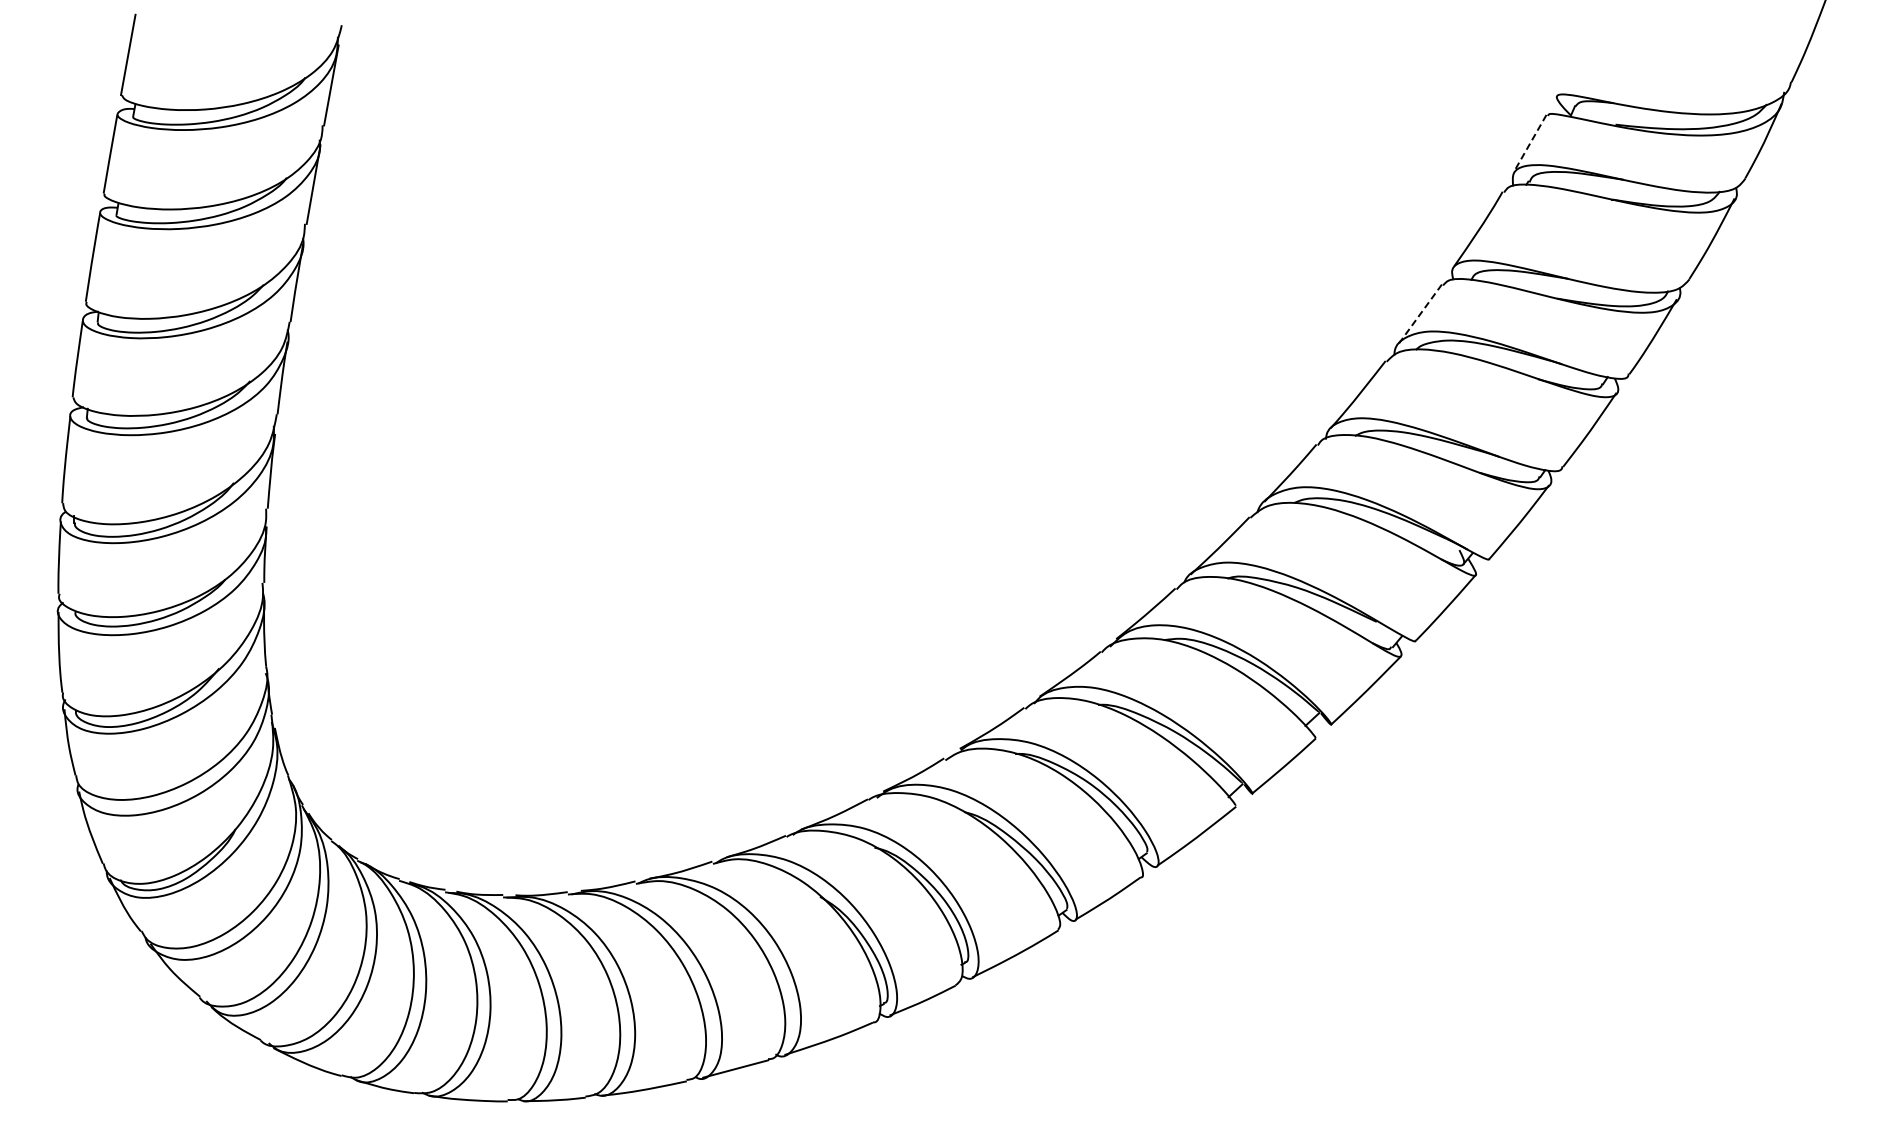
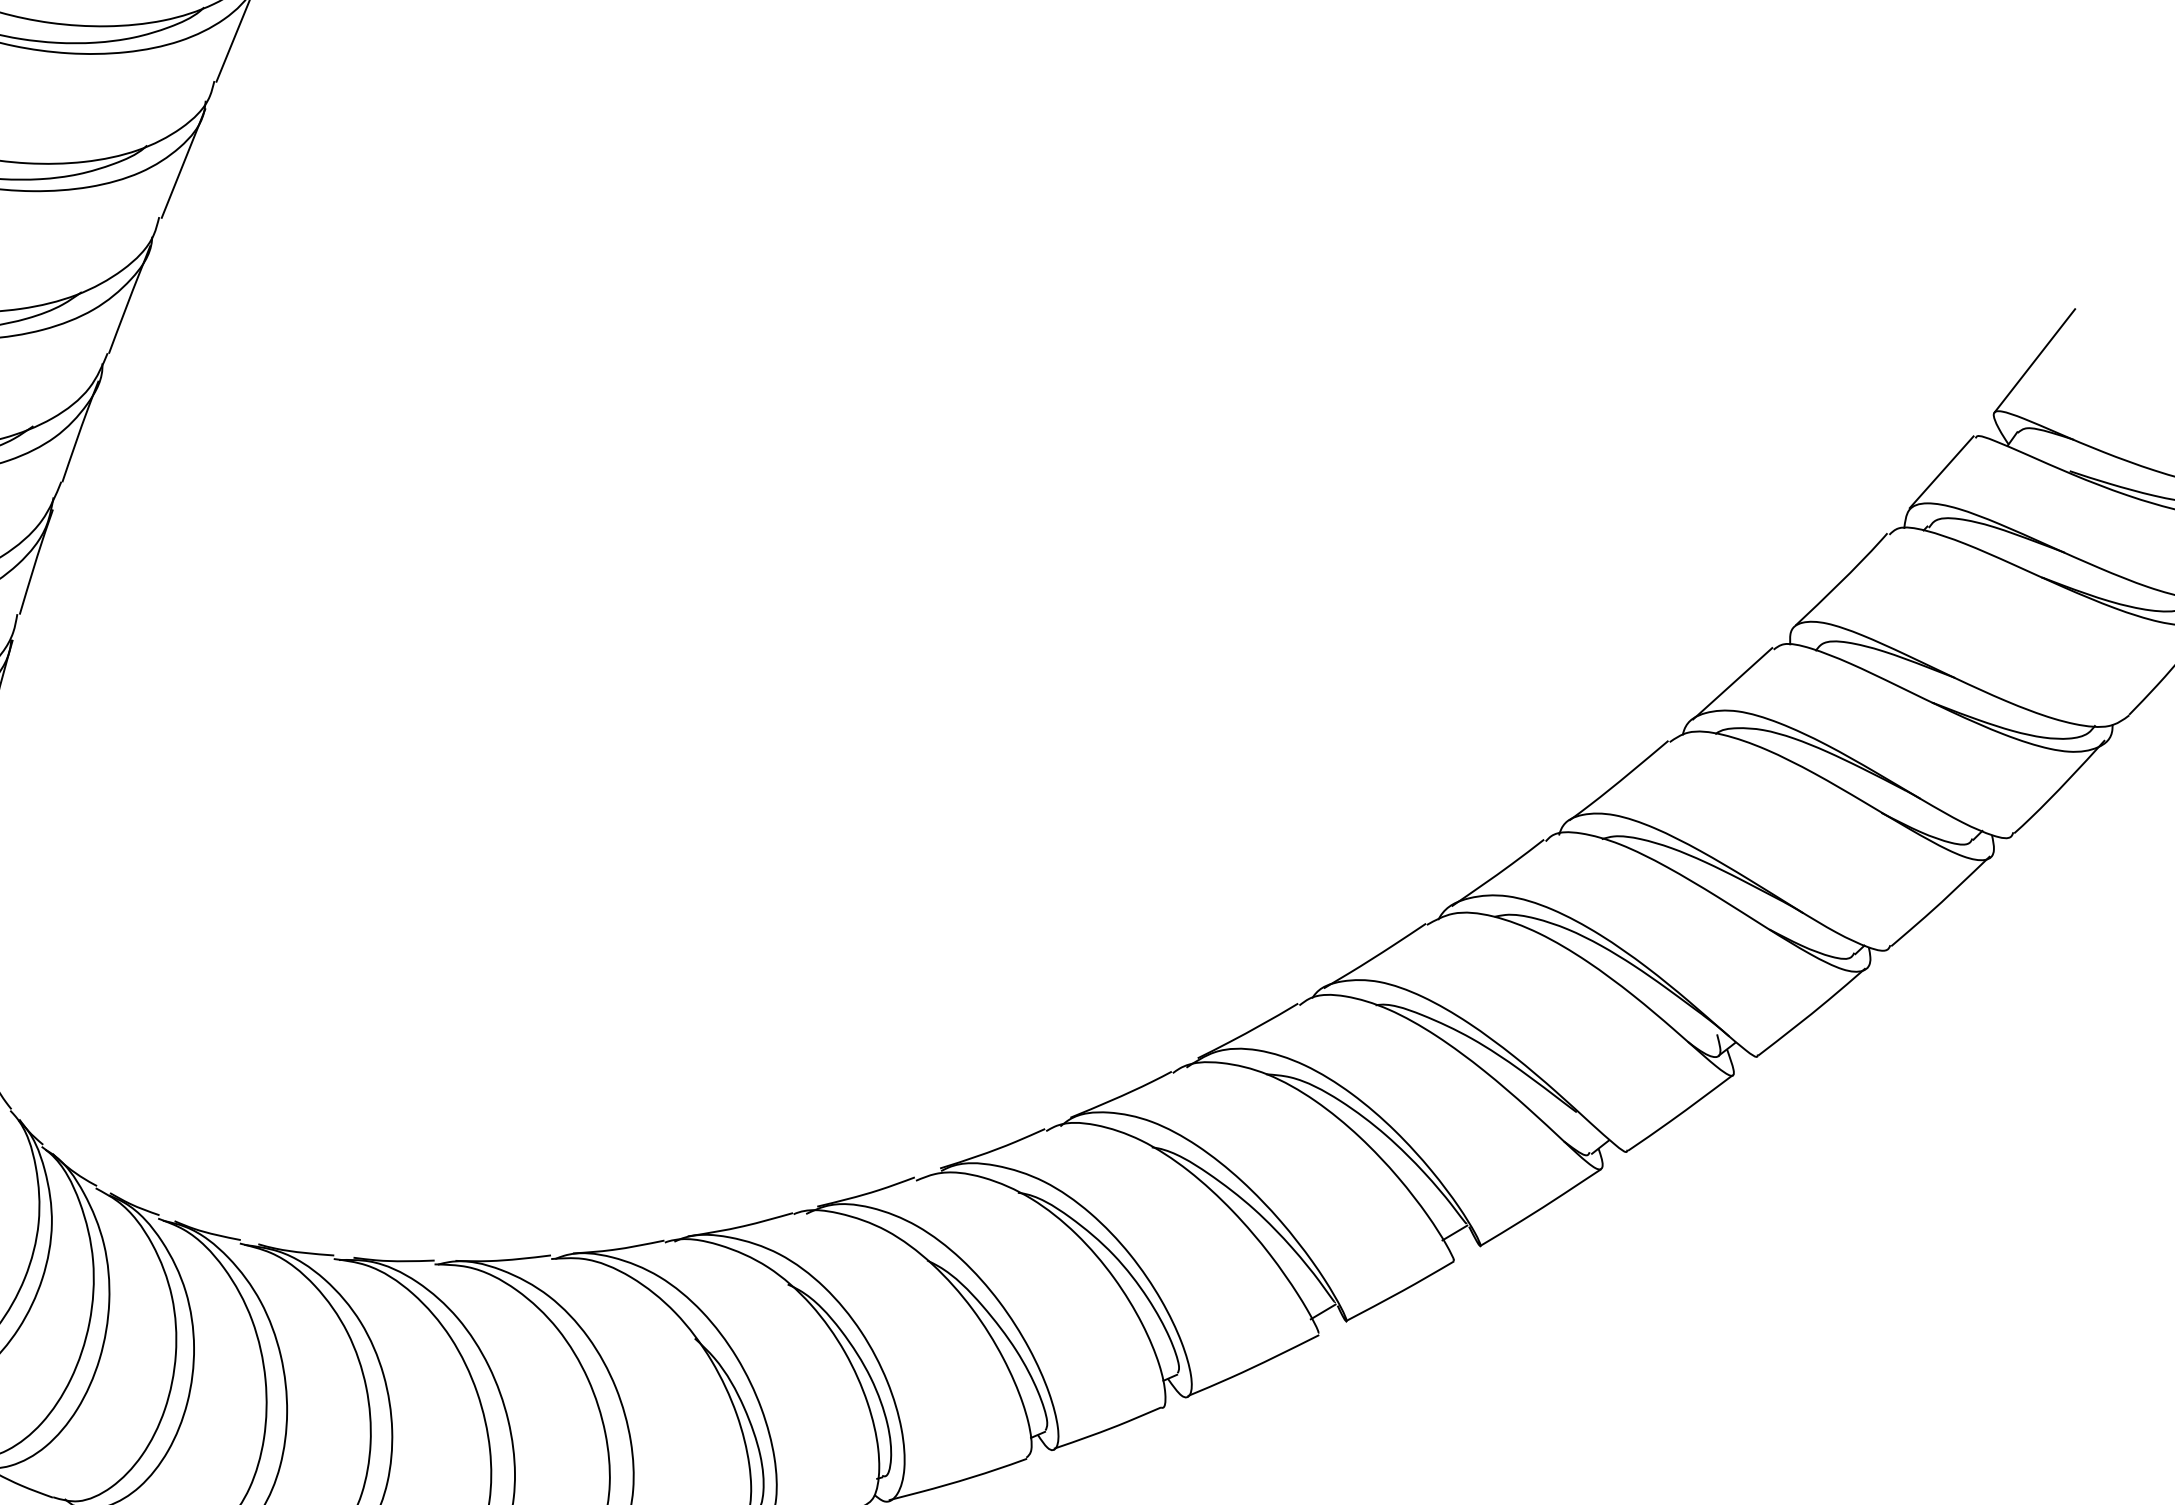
line: (1576, 55) -> (2034, 360), added
line: (1530, 143) -> (1942, 472), dashed -> solid
line: (1420, 314) -> (1732, 684), dashed -> solid

